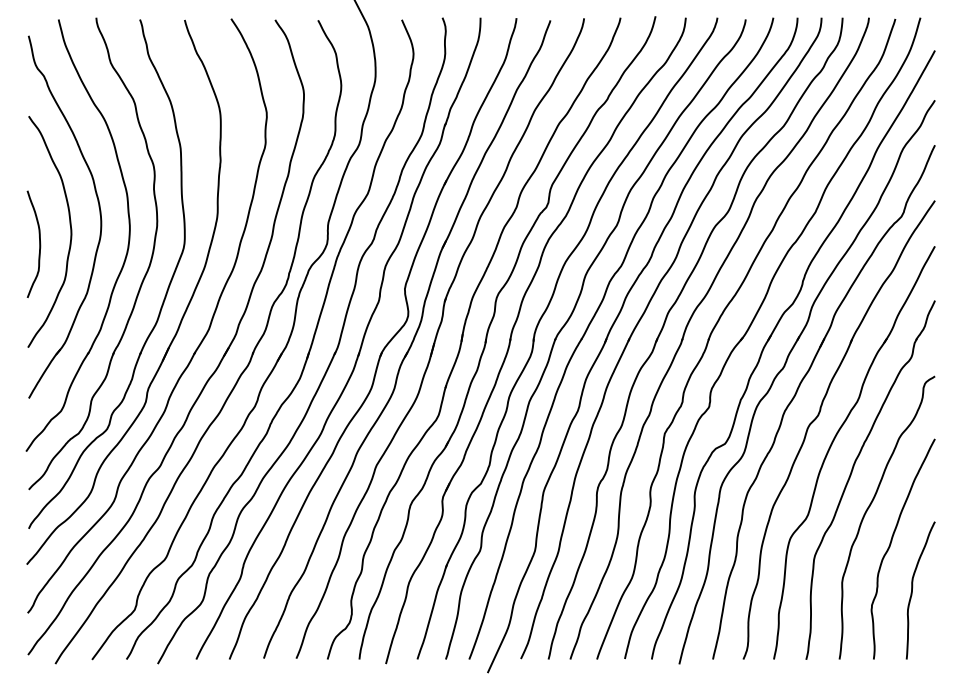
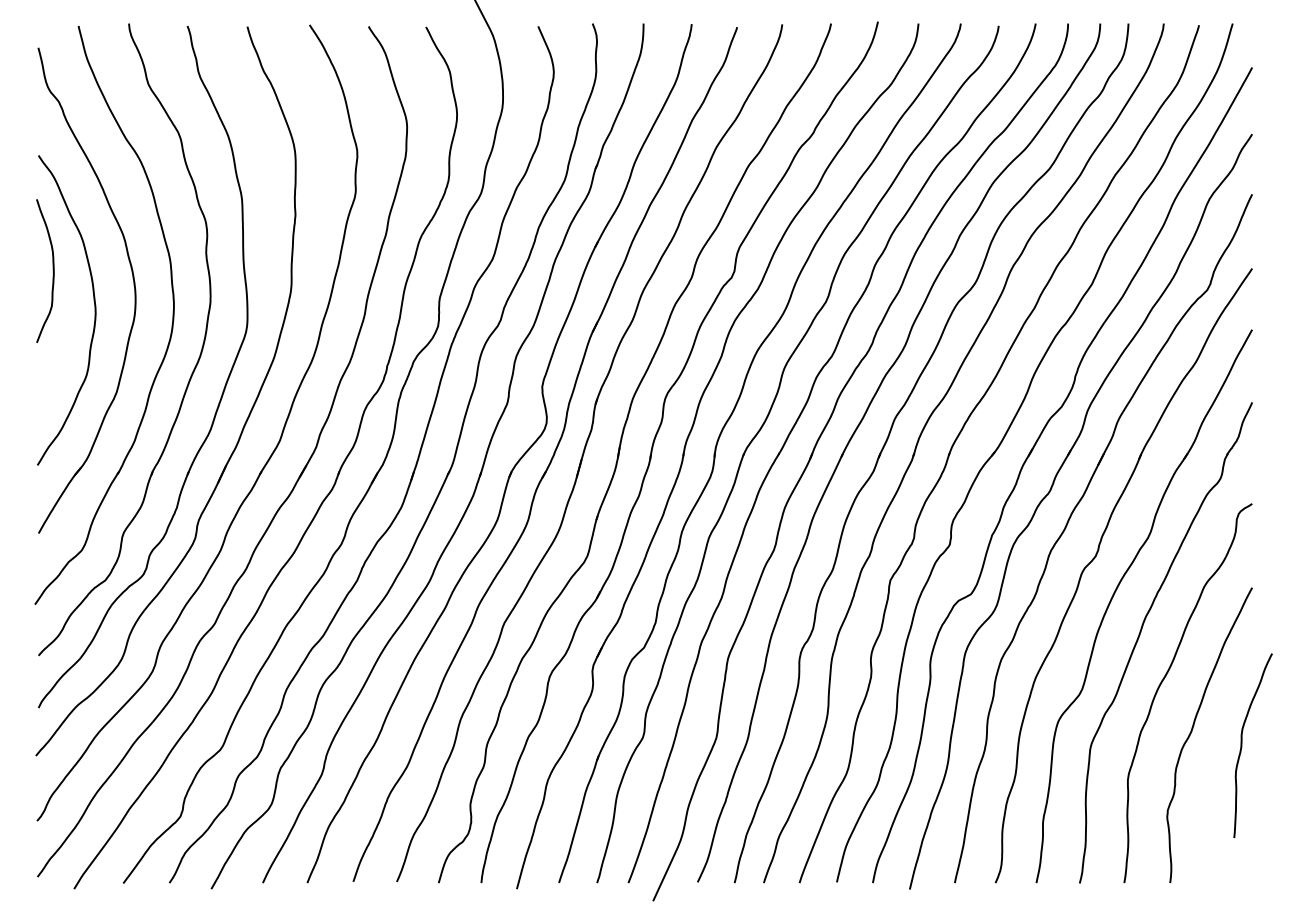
curve: (39, 243) -> (52, 270), moved
curve: (912, 590) -> (1242, 745), moved

